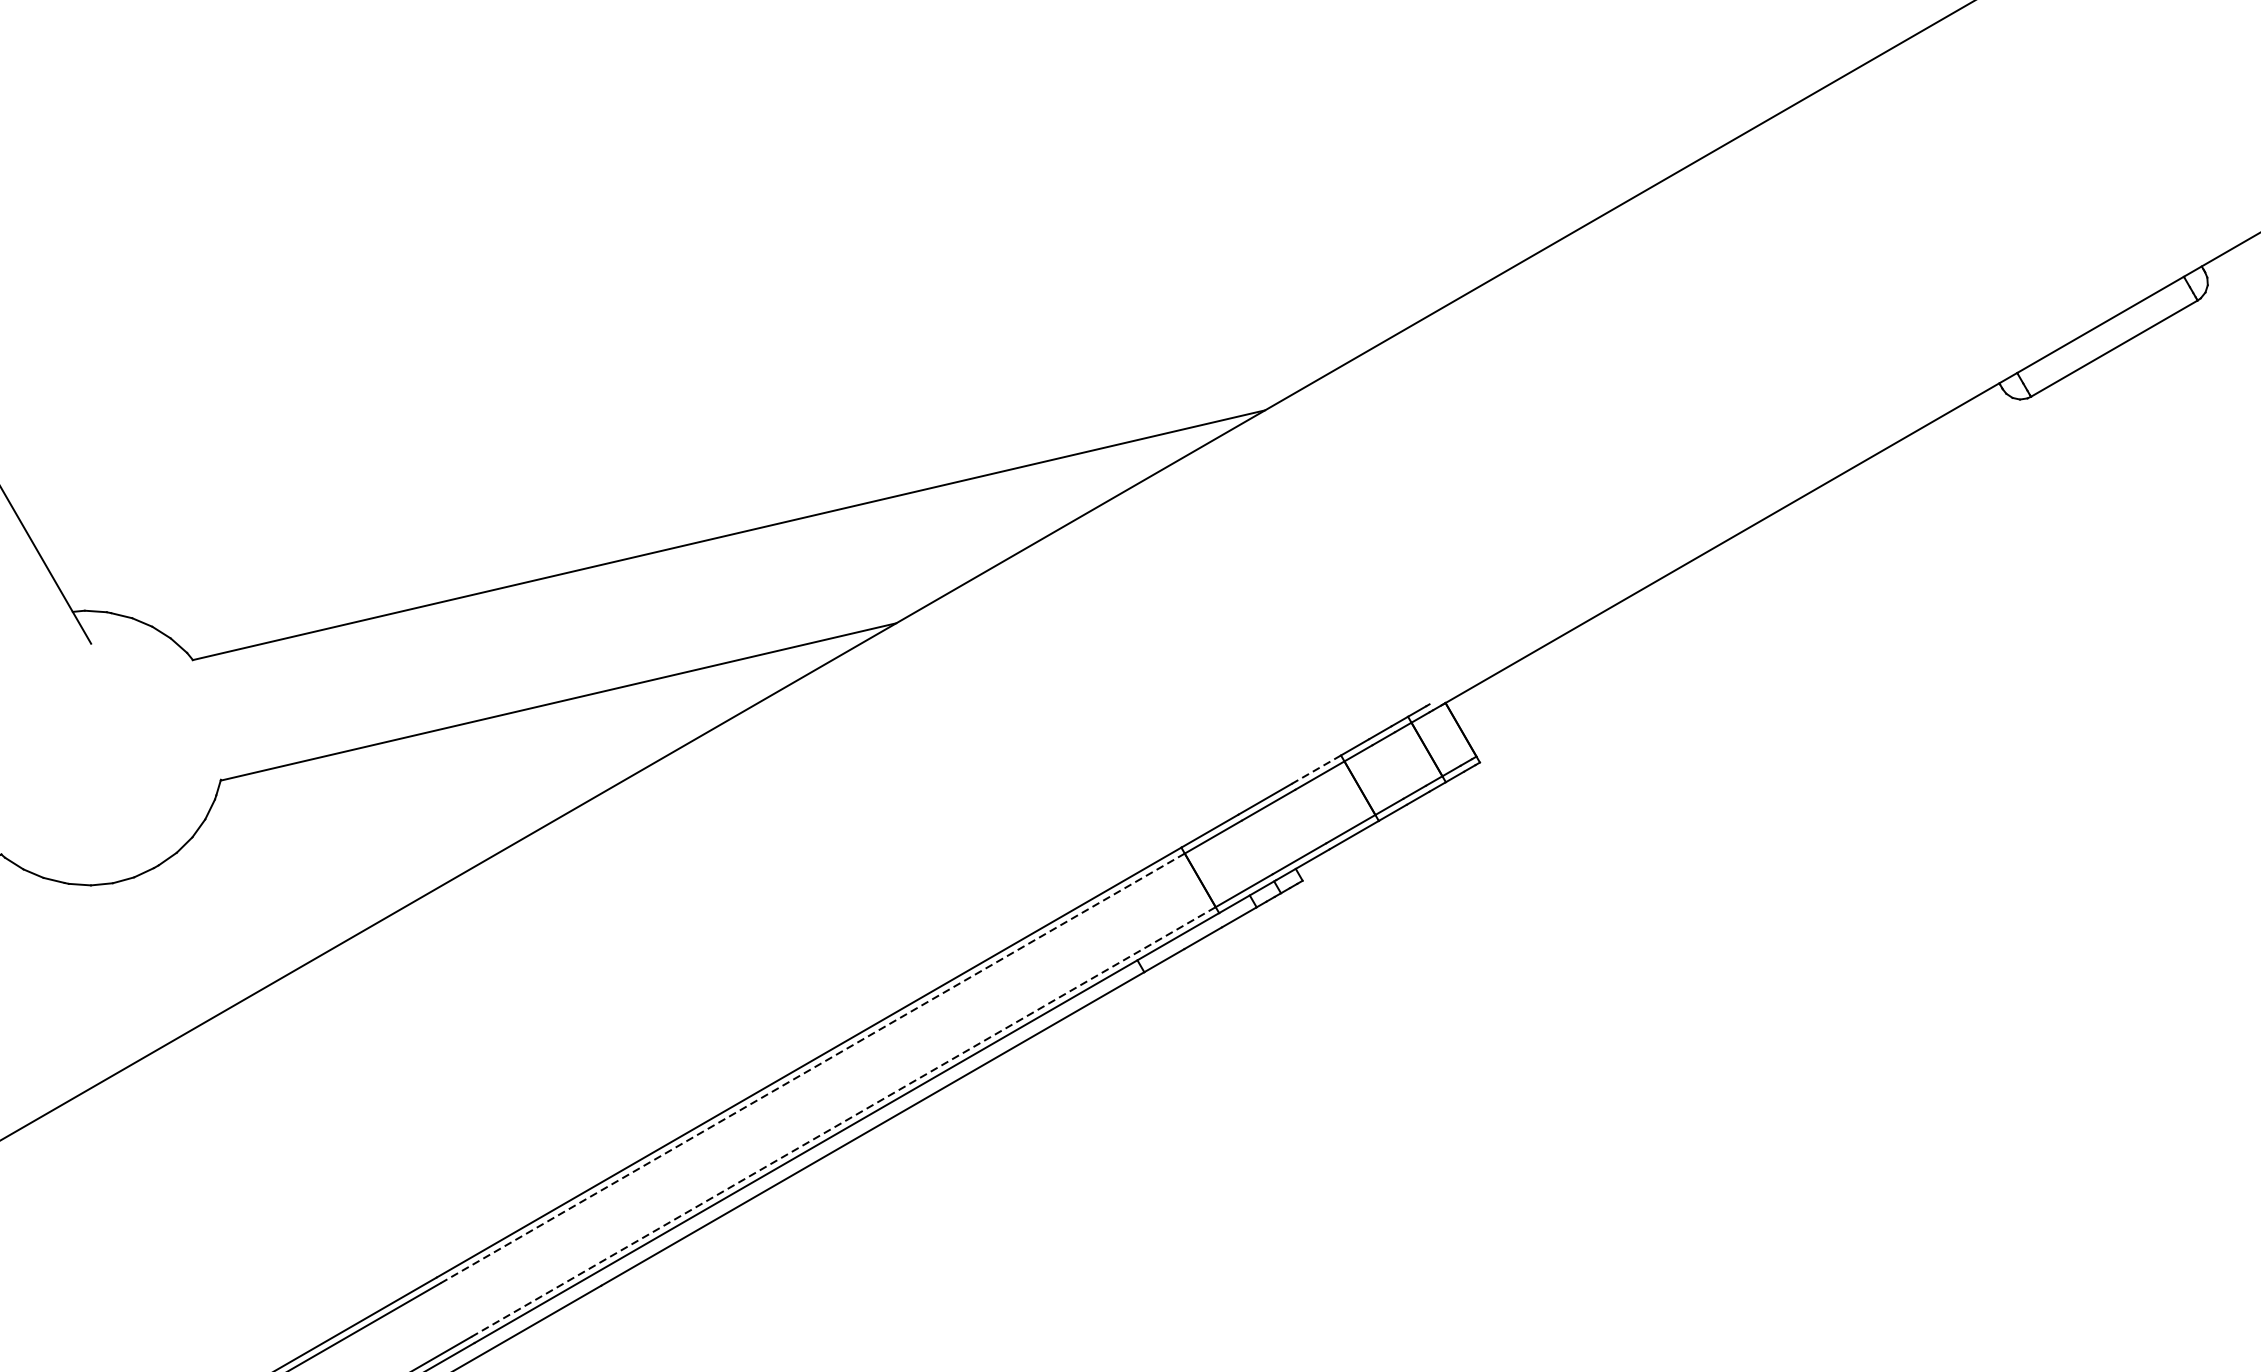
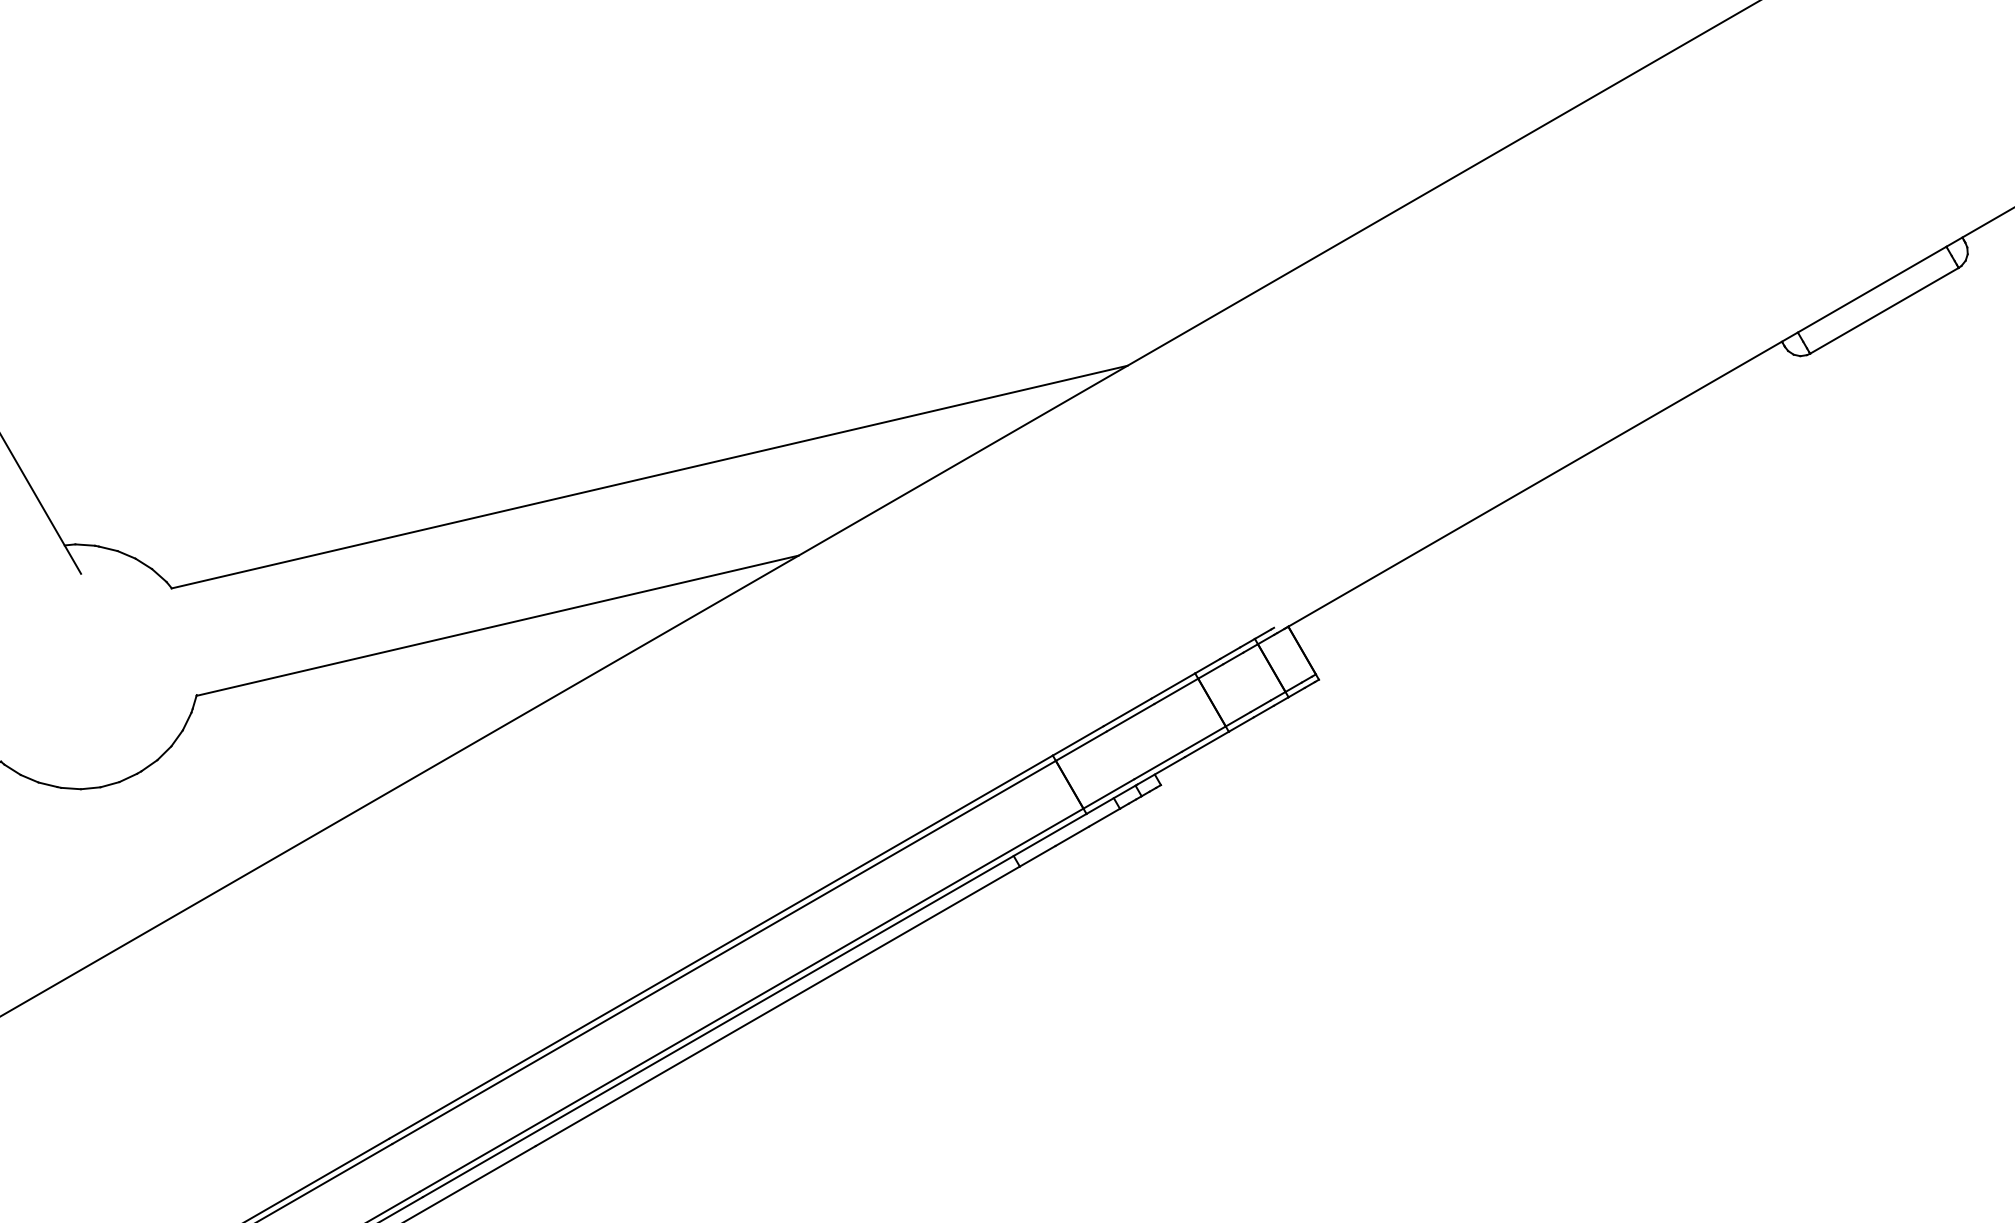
line: (1315, 770) -> (1172, 686), dashed -> solid
line: (811, 1068) -> (723, 952), dashed -> solid
line: (844, 1121) -> (752, 999), dashed -> solid

